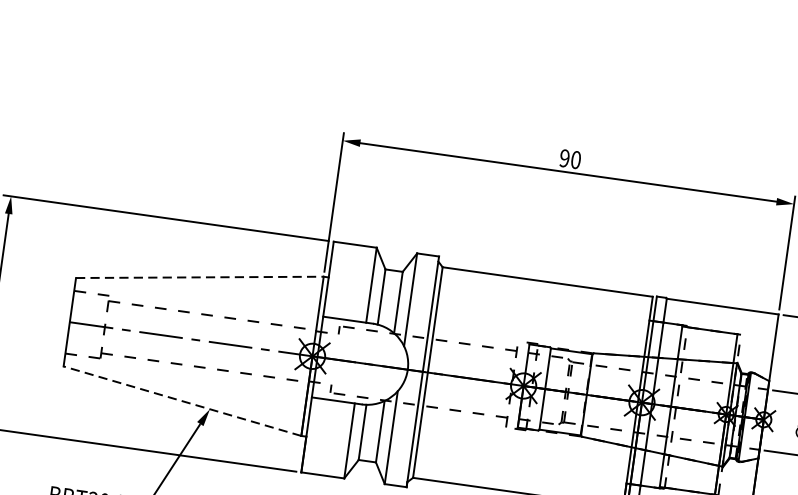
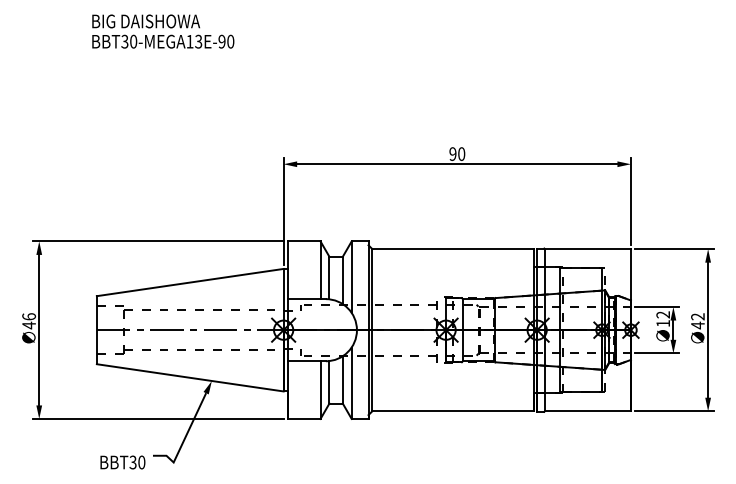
line: (200, 277) -> (190, 282), dashed -> solid
line: (181, 400) -> (189, 377), dashed -> solid

